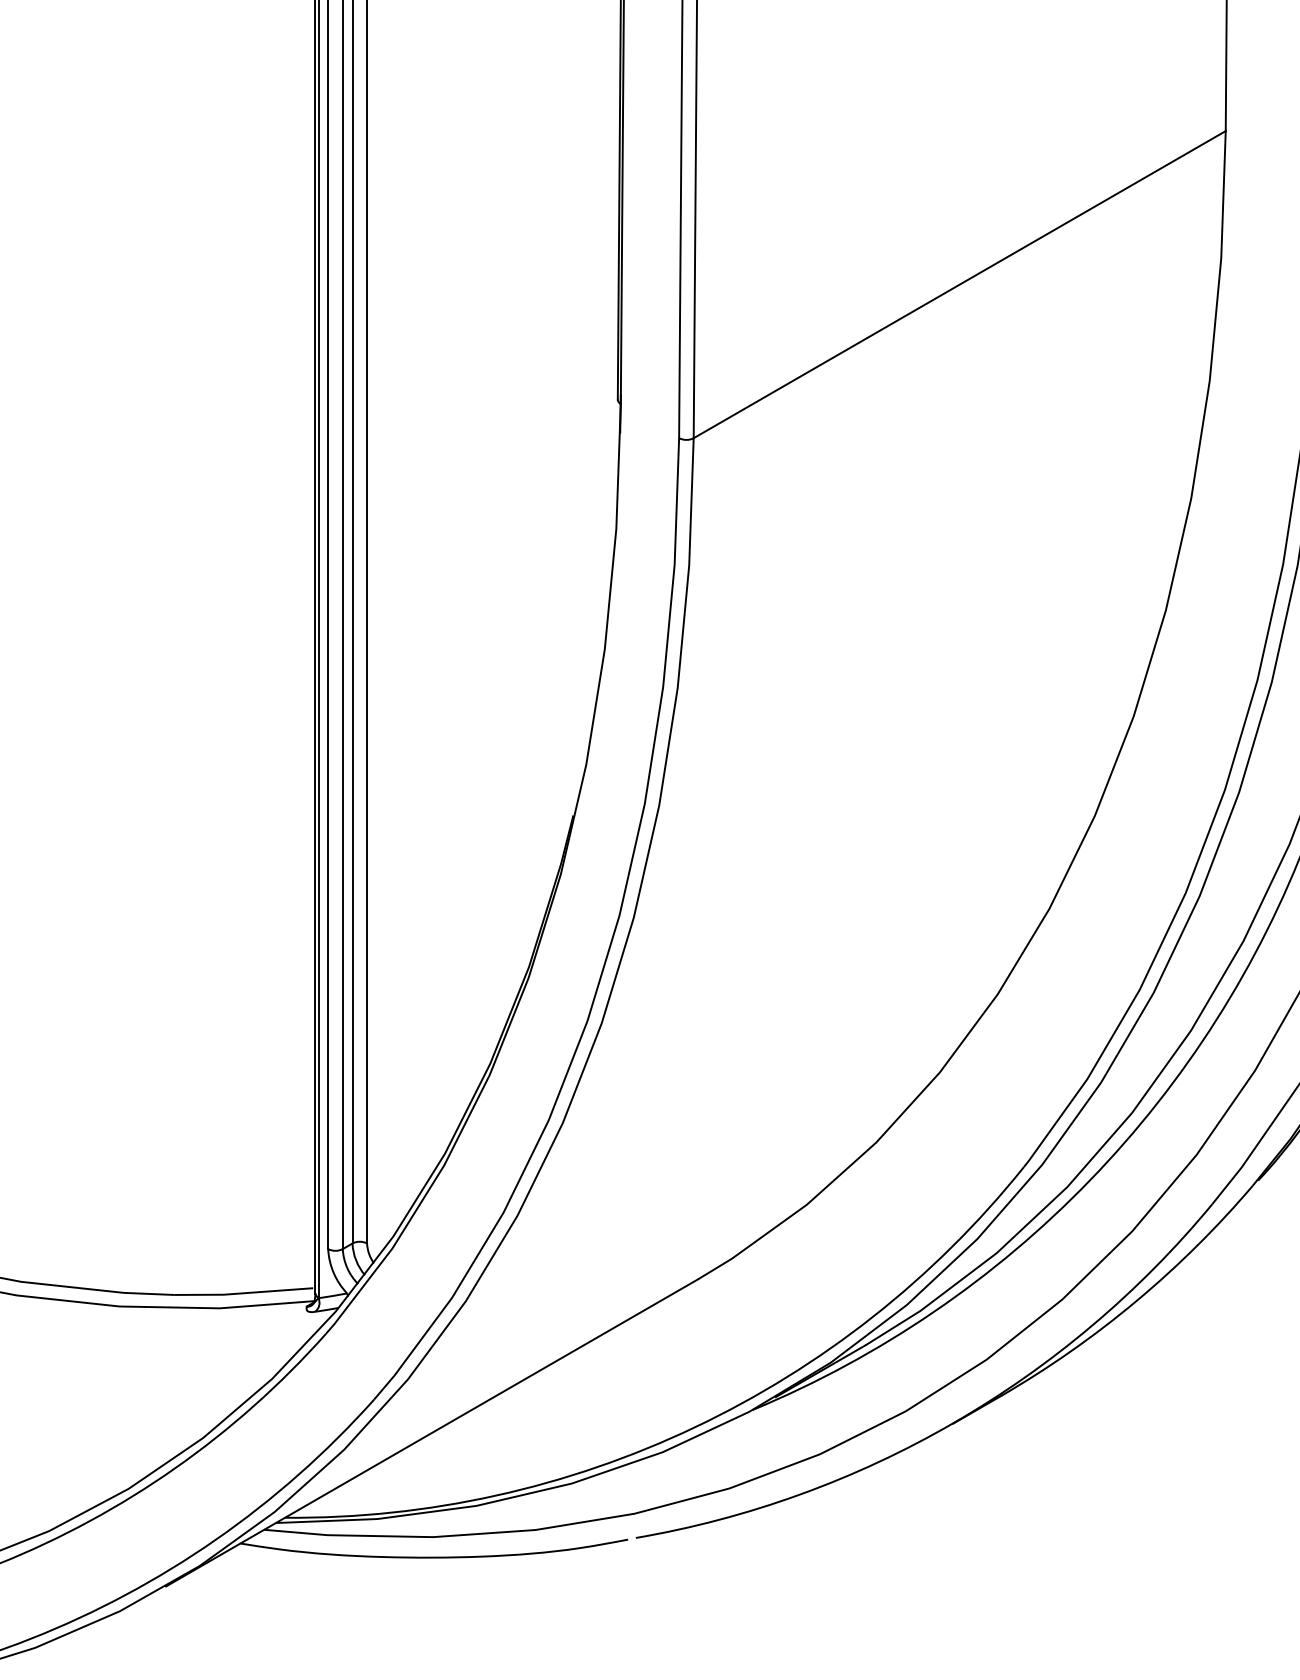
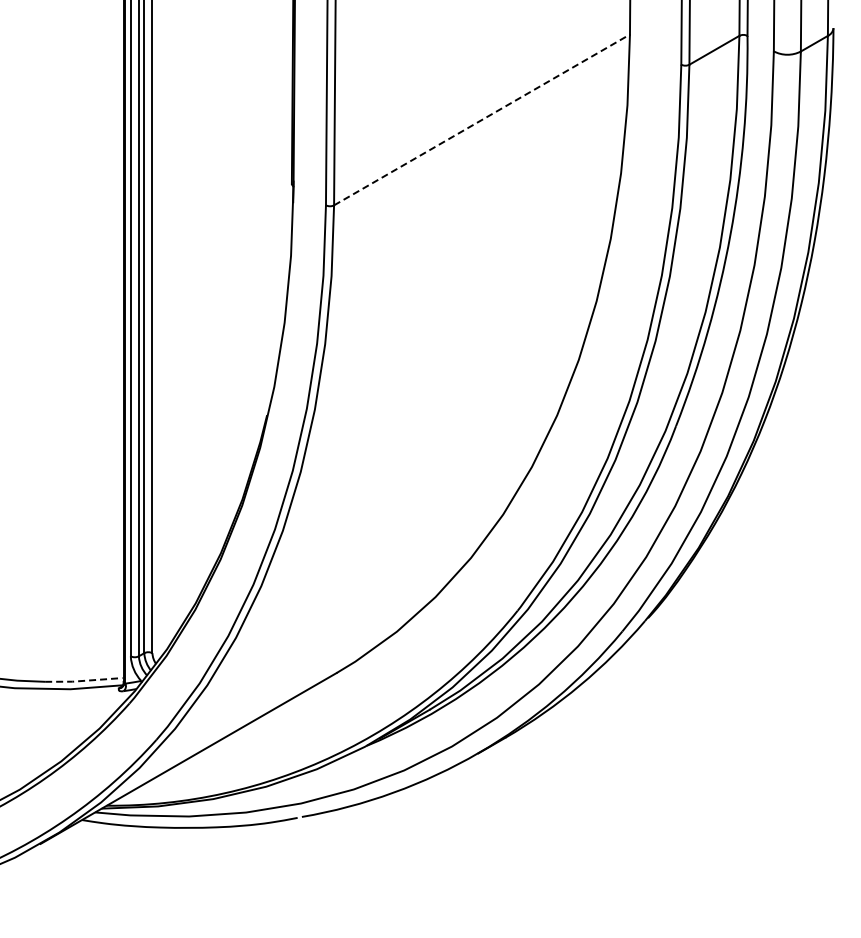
line: (960, 283) -> (482, 119), solid -> dashed
line: (243, 1292) -> (83, 680), solid -> dashed

